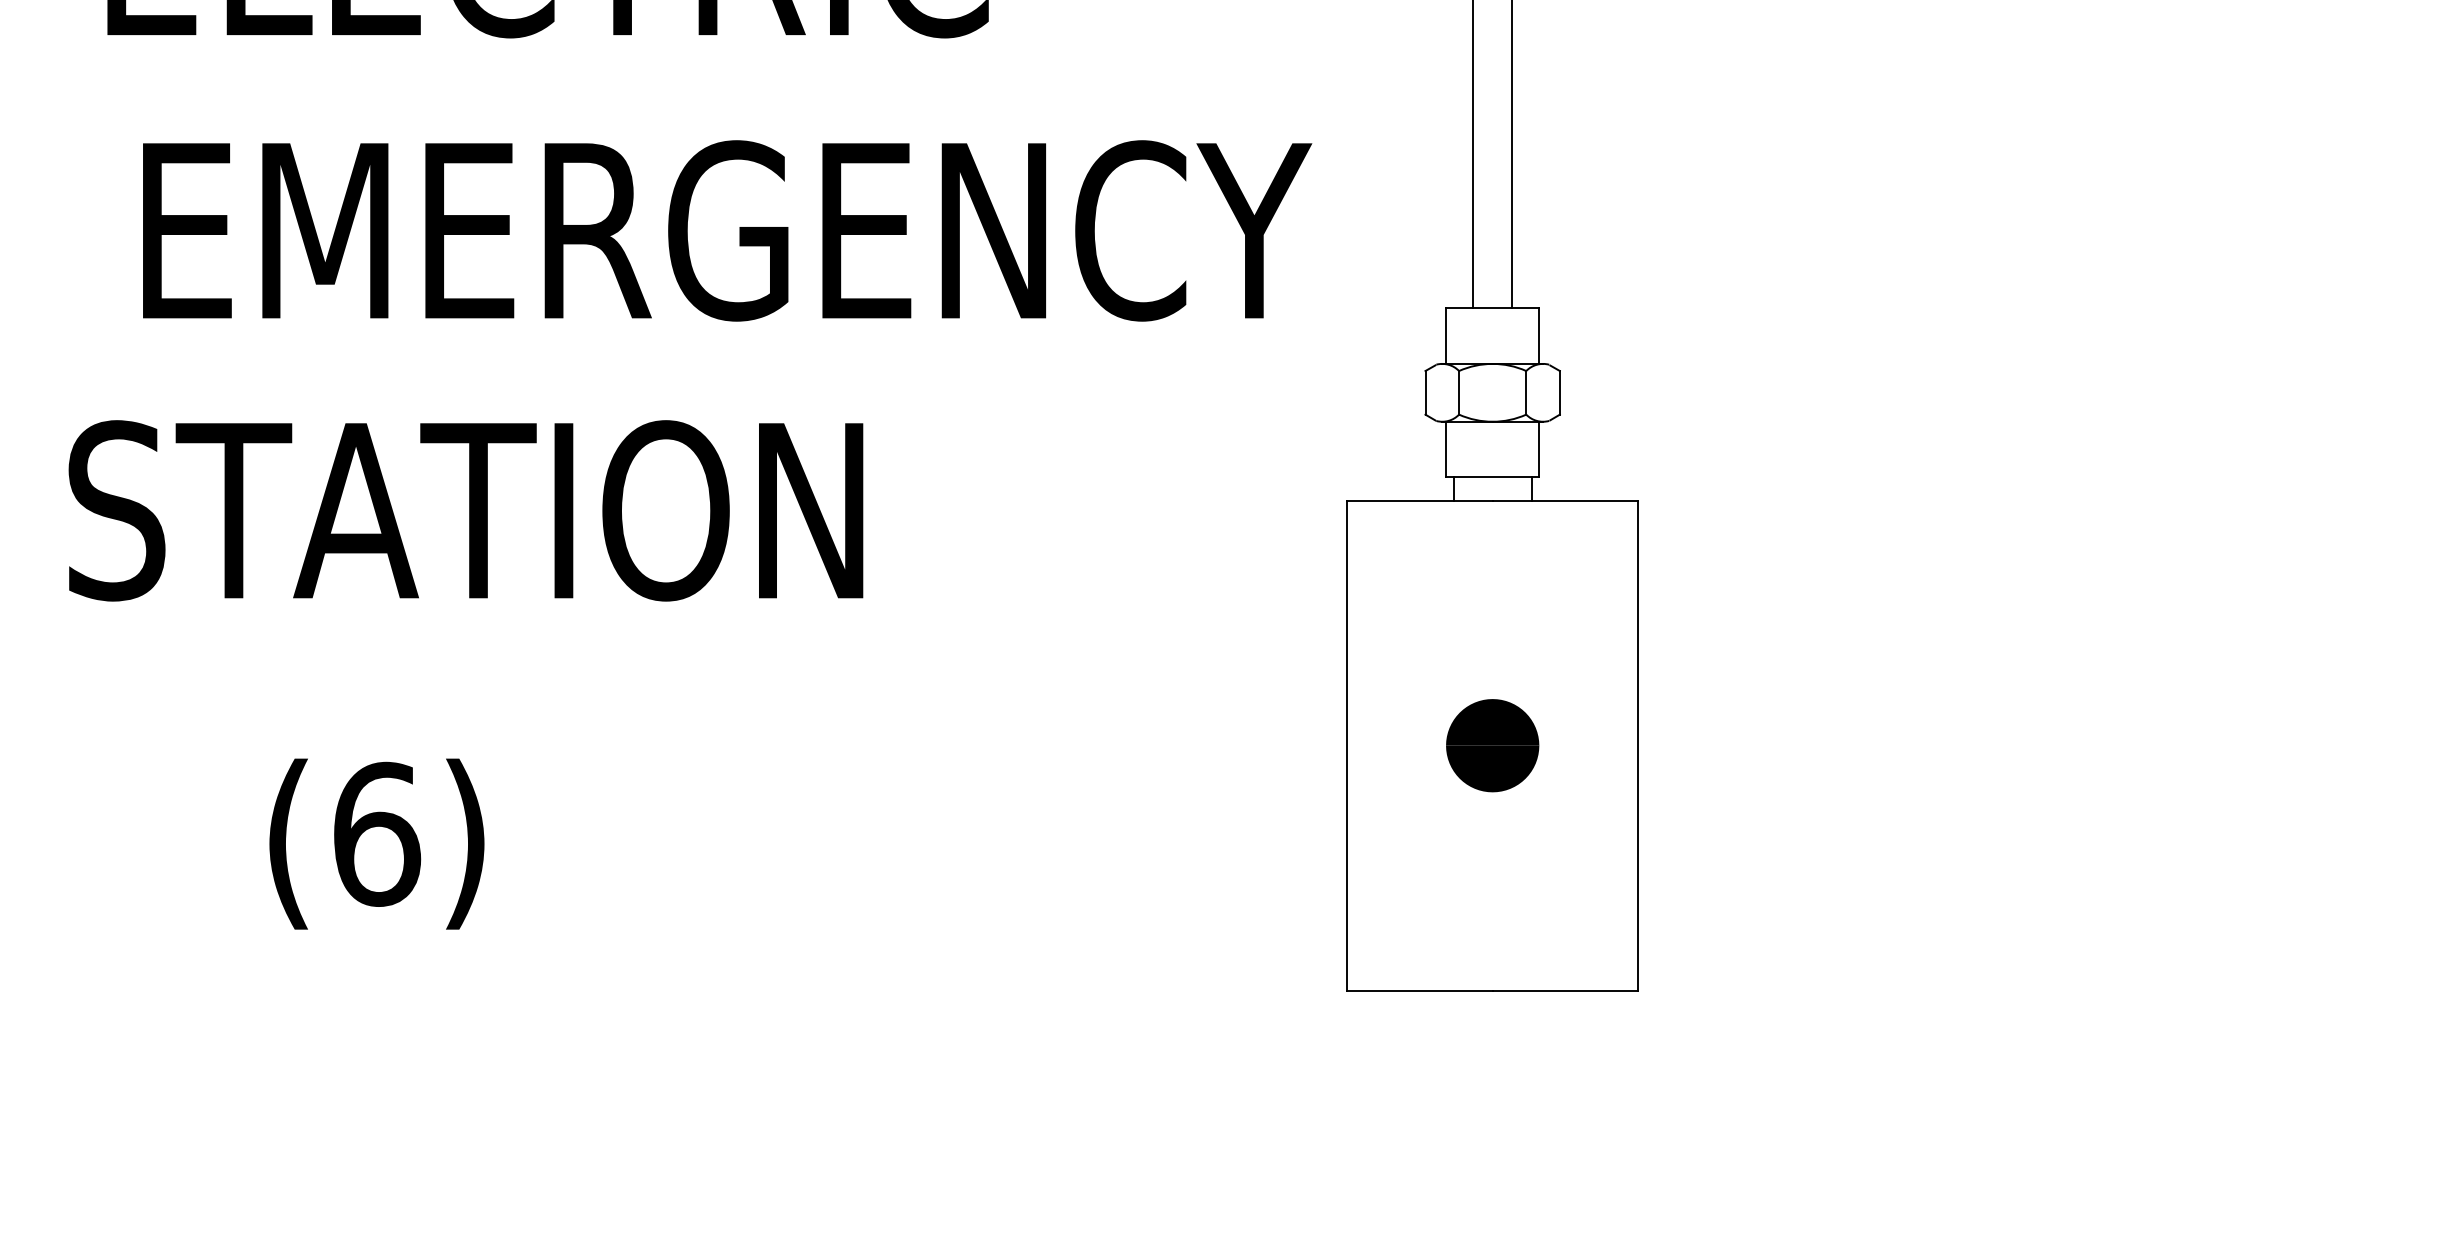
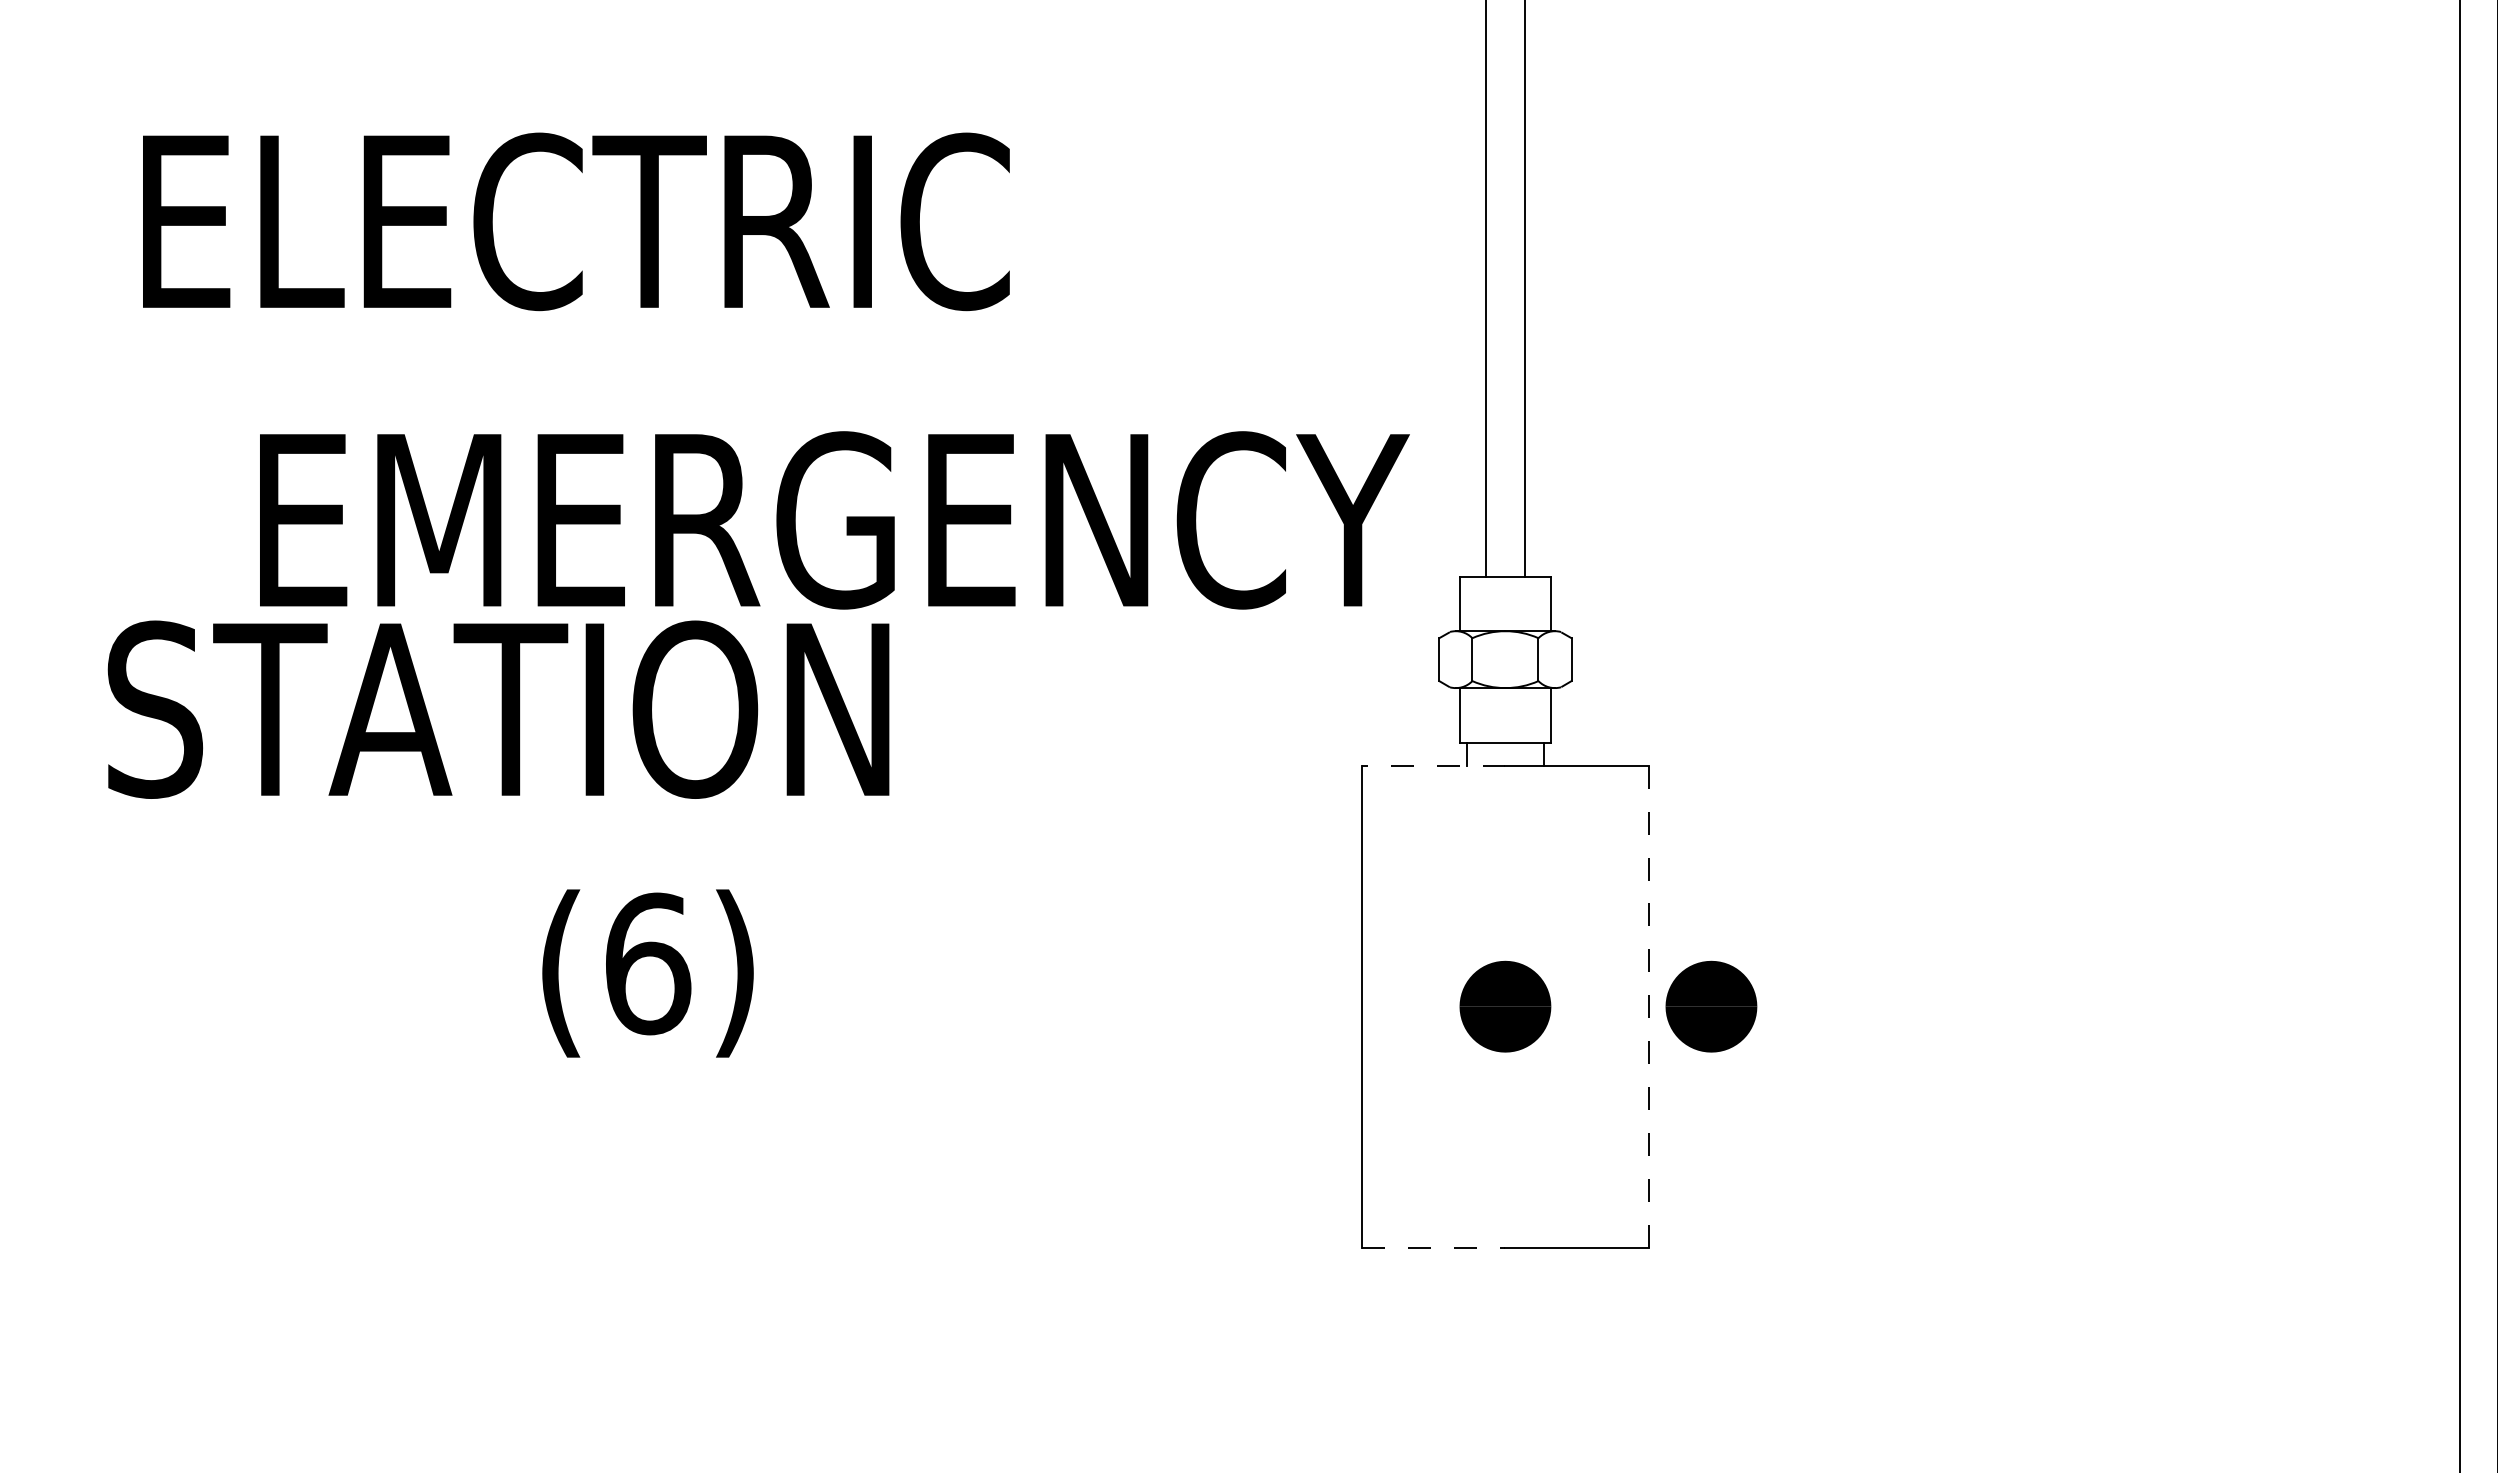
text: (727, 231) -> (834, 520), moved
line: (1419, 500) -> (1433, 765), solid -> dashed
text: (465, 510) -> (498, 709), moved
line: (1638, 745) -> (1648, 1006), solid -> dashed
part: (1702, 745) -> (1711, 1006), added
text: (376, 844) -> (647, 973), moved
line: (1419, 990) -> (1433, 1247), solid -> dashed

